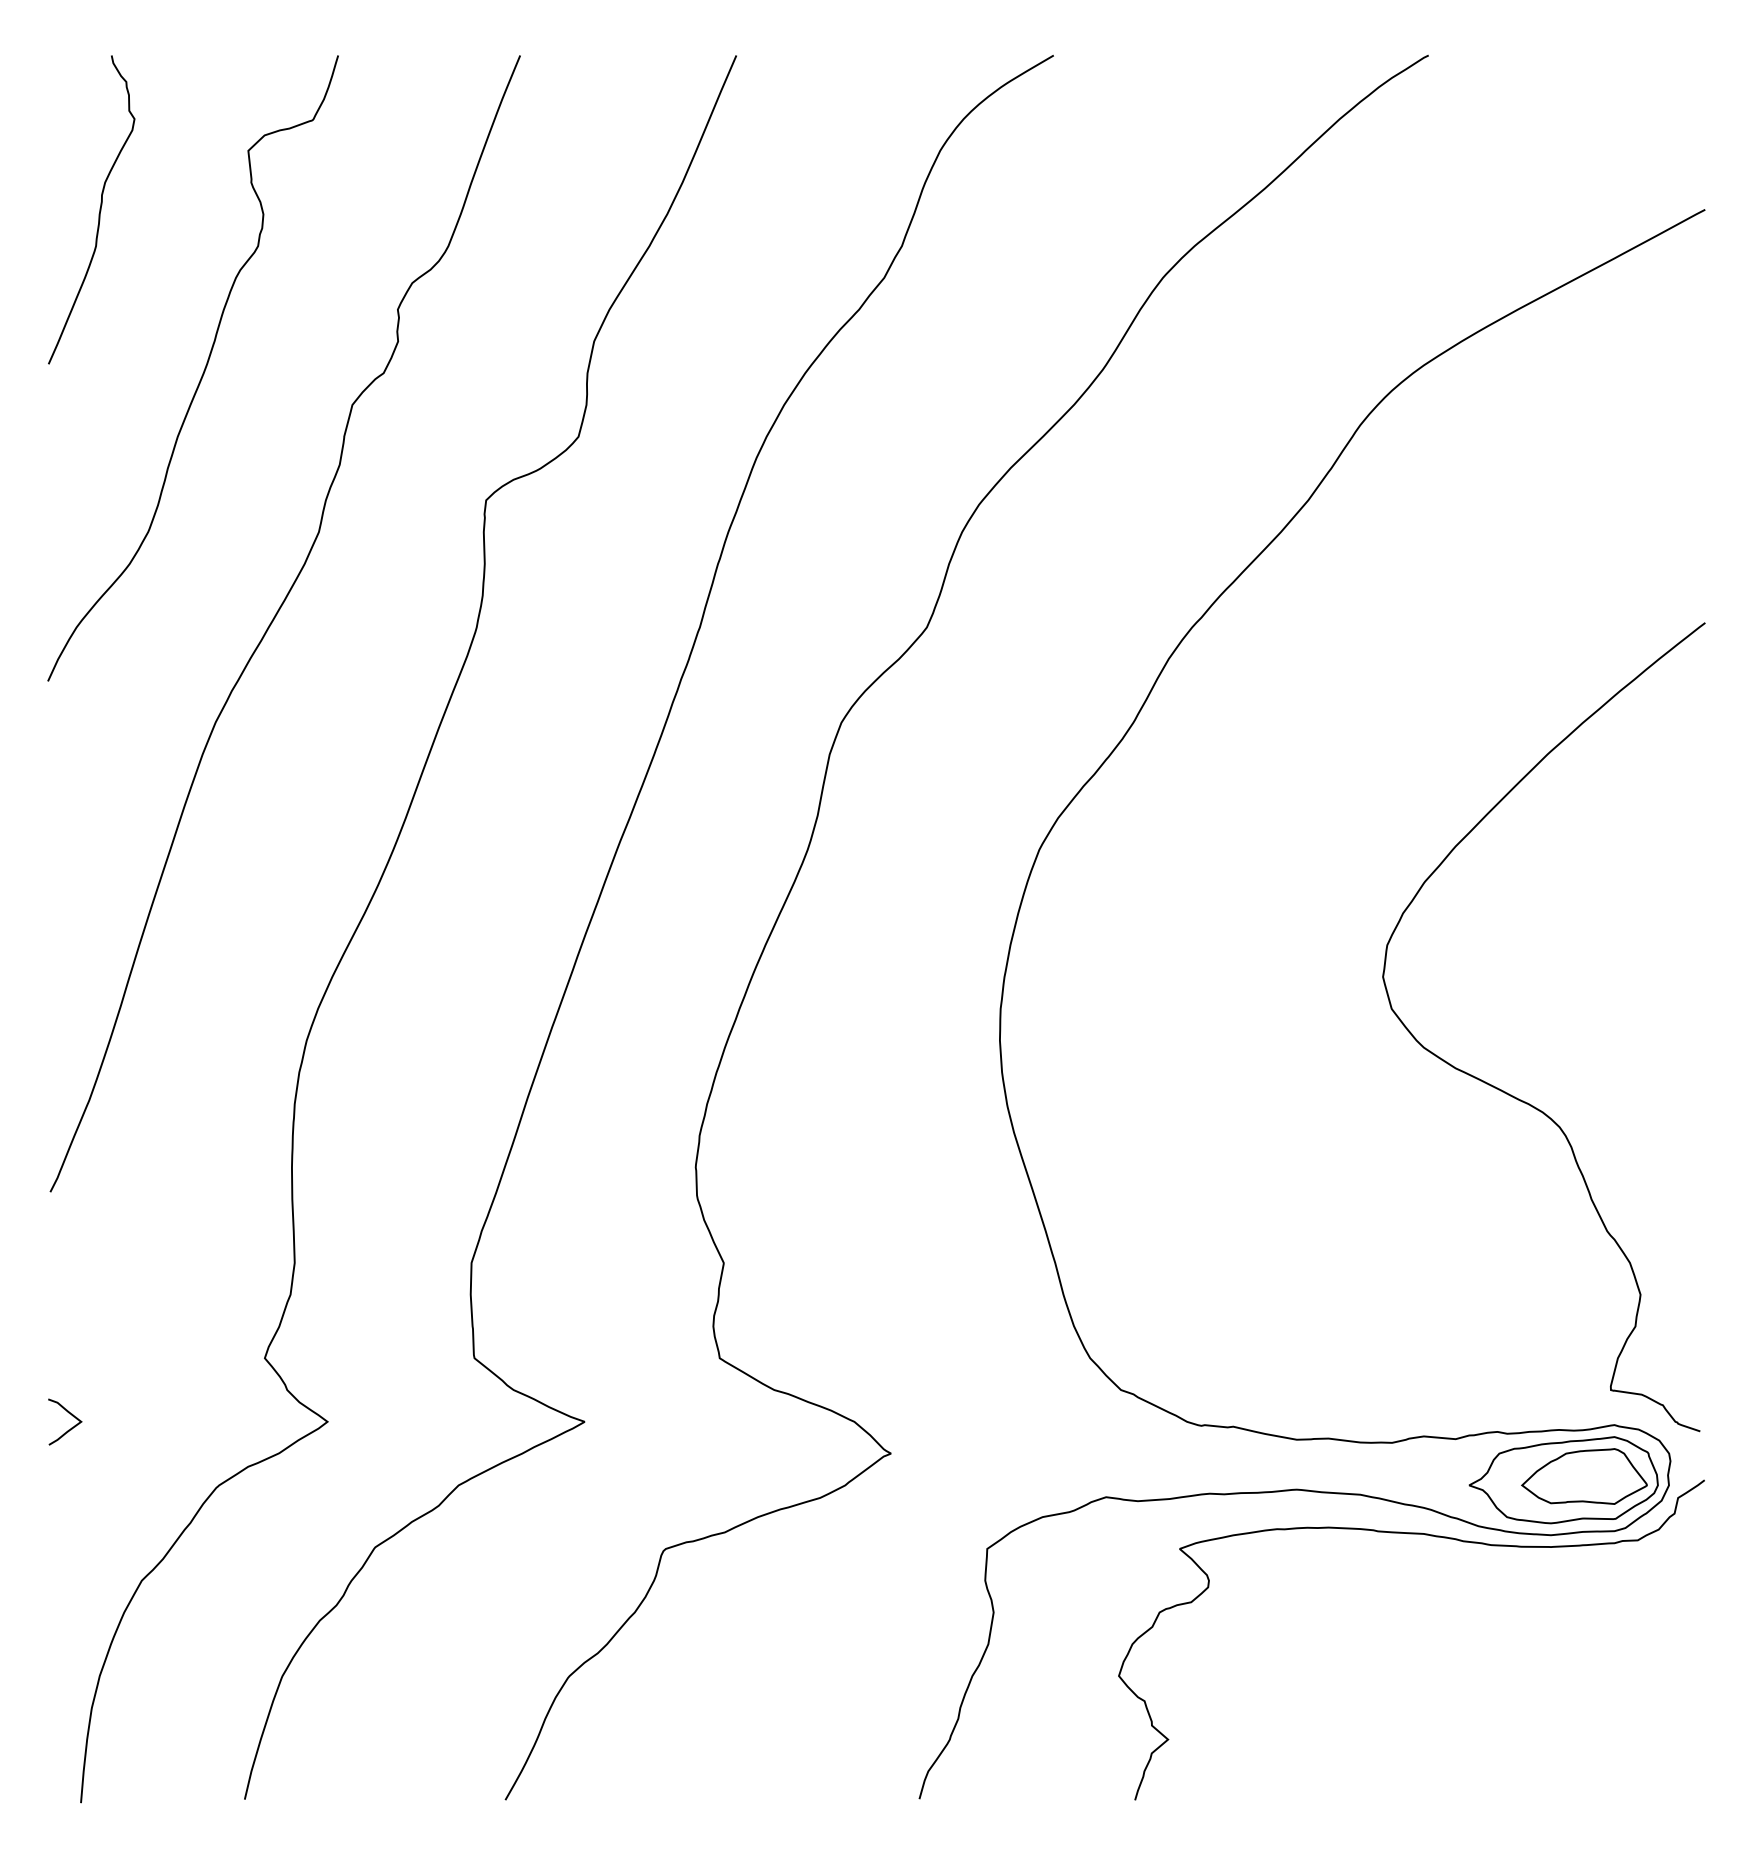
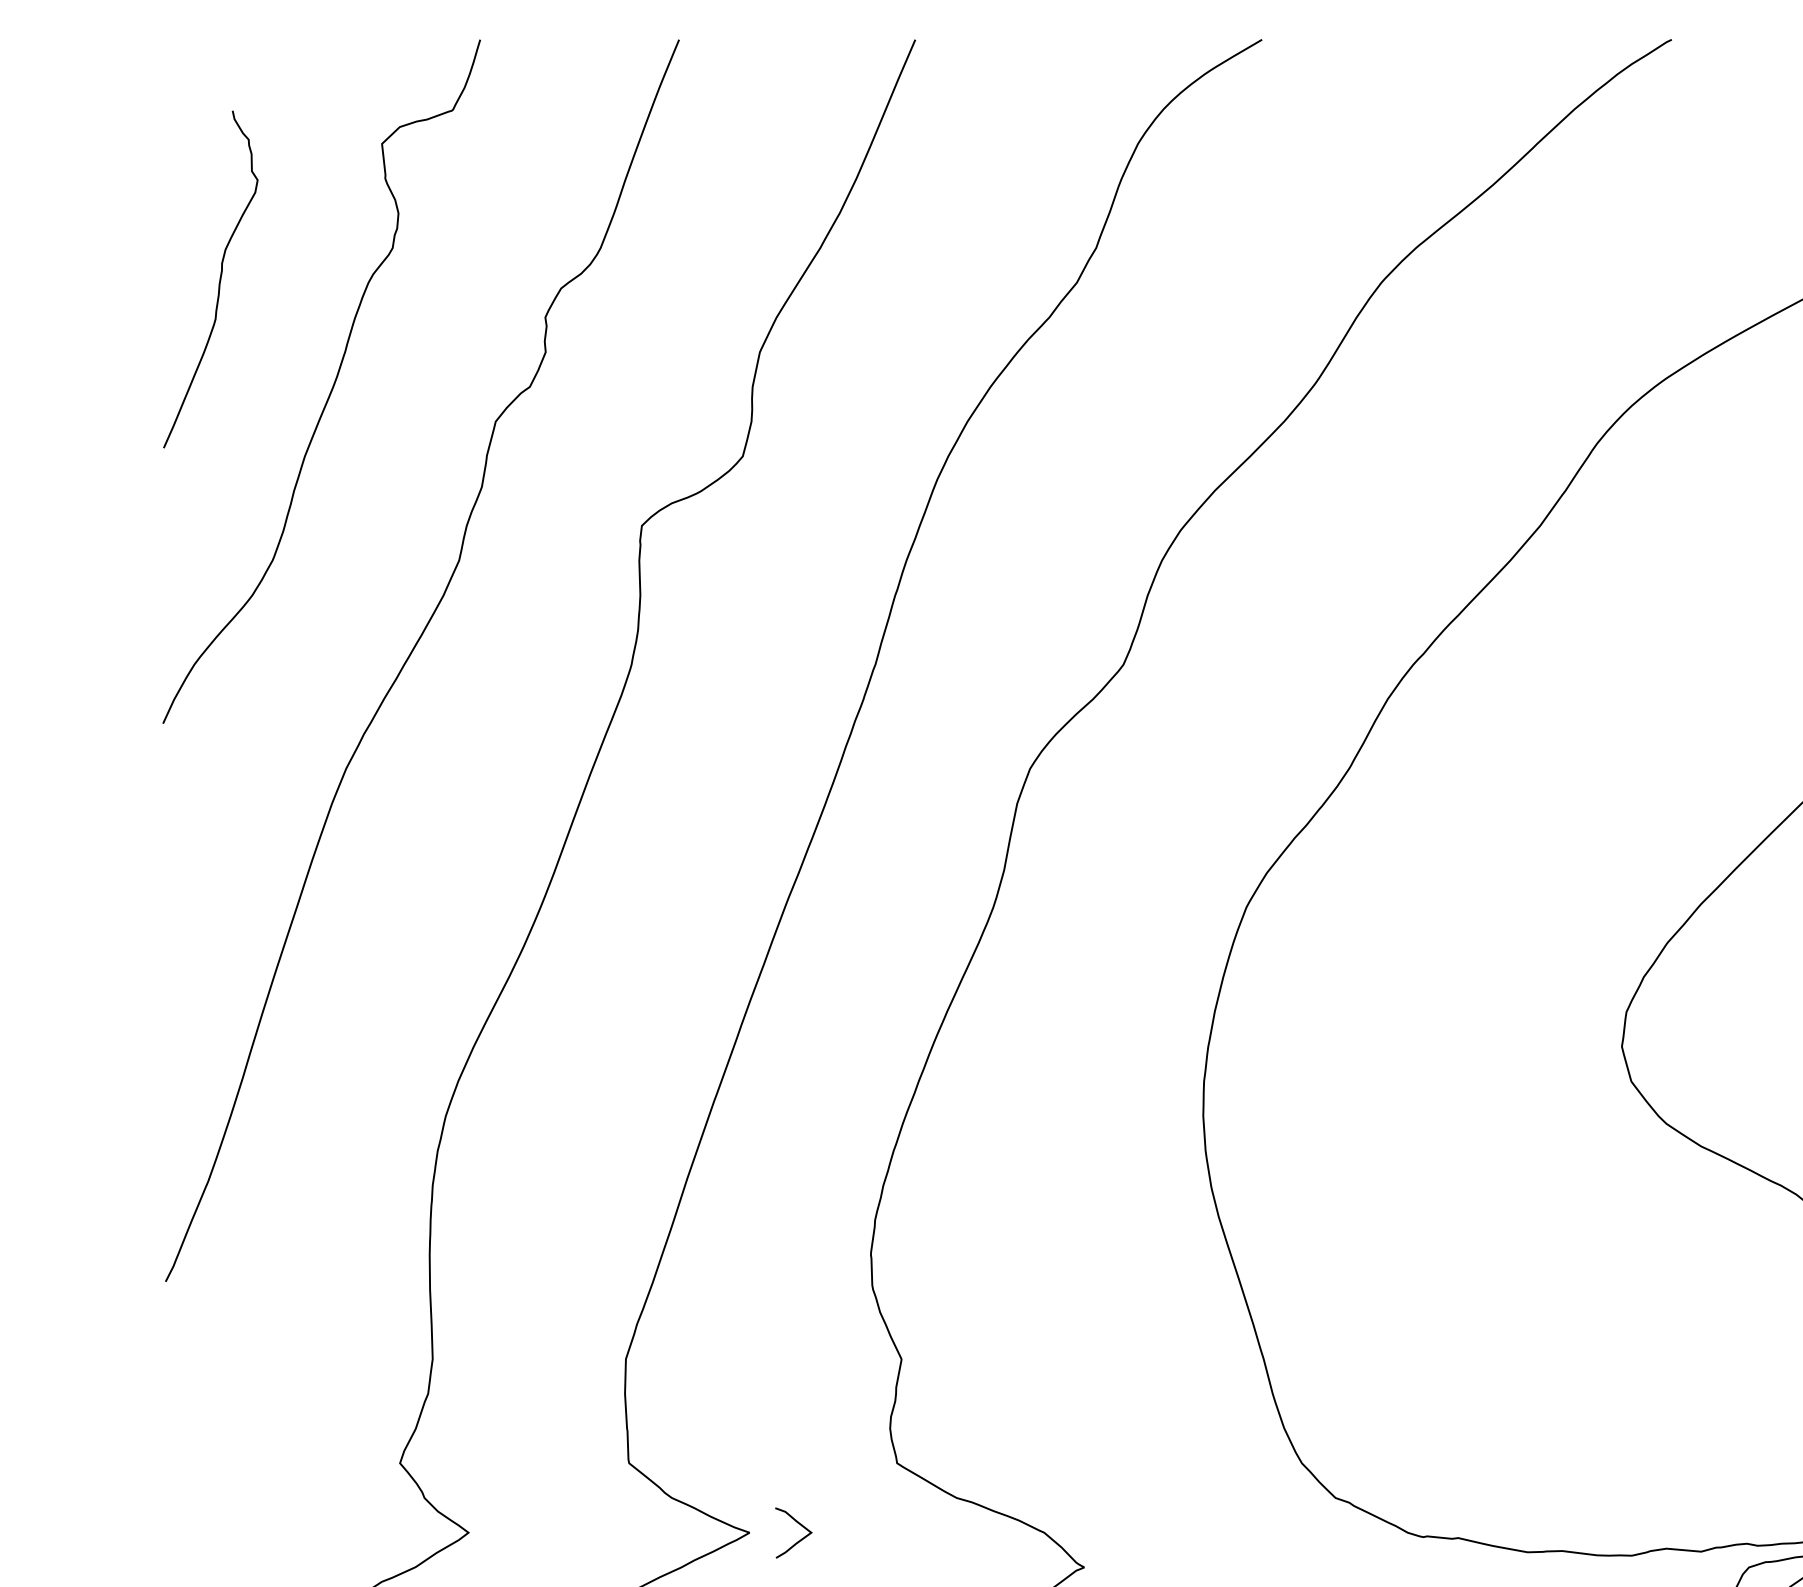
curve: (99, 209) -> (219, 279), moved
curve: (71, 1415) -> (800, 1525), moved

